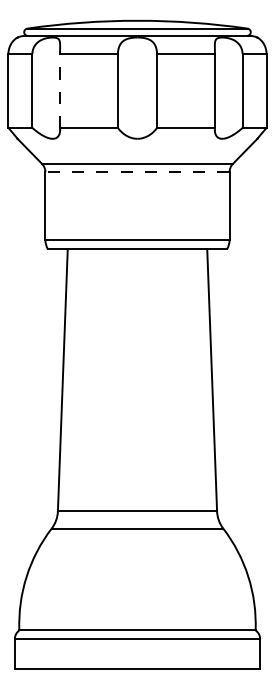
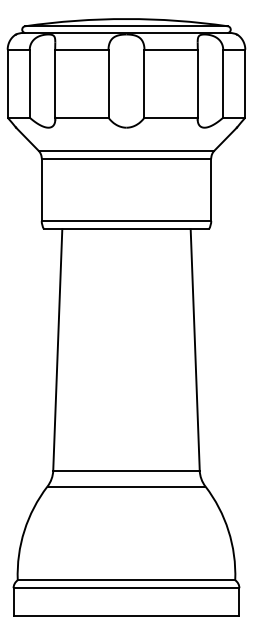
line: (60, 90) -> (55, 83), dashed -> solid
line: (137, 172) -> (126, 158), dashed -> solid

